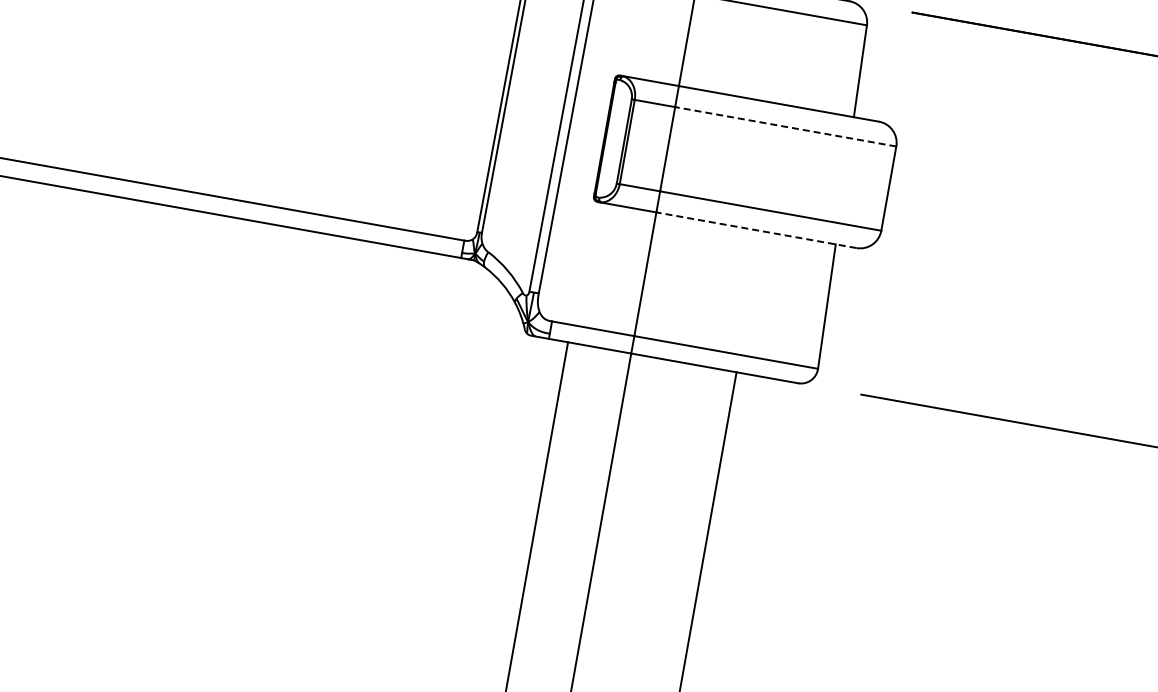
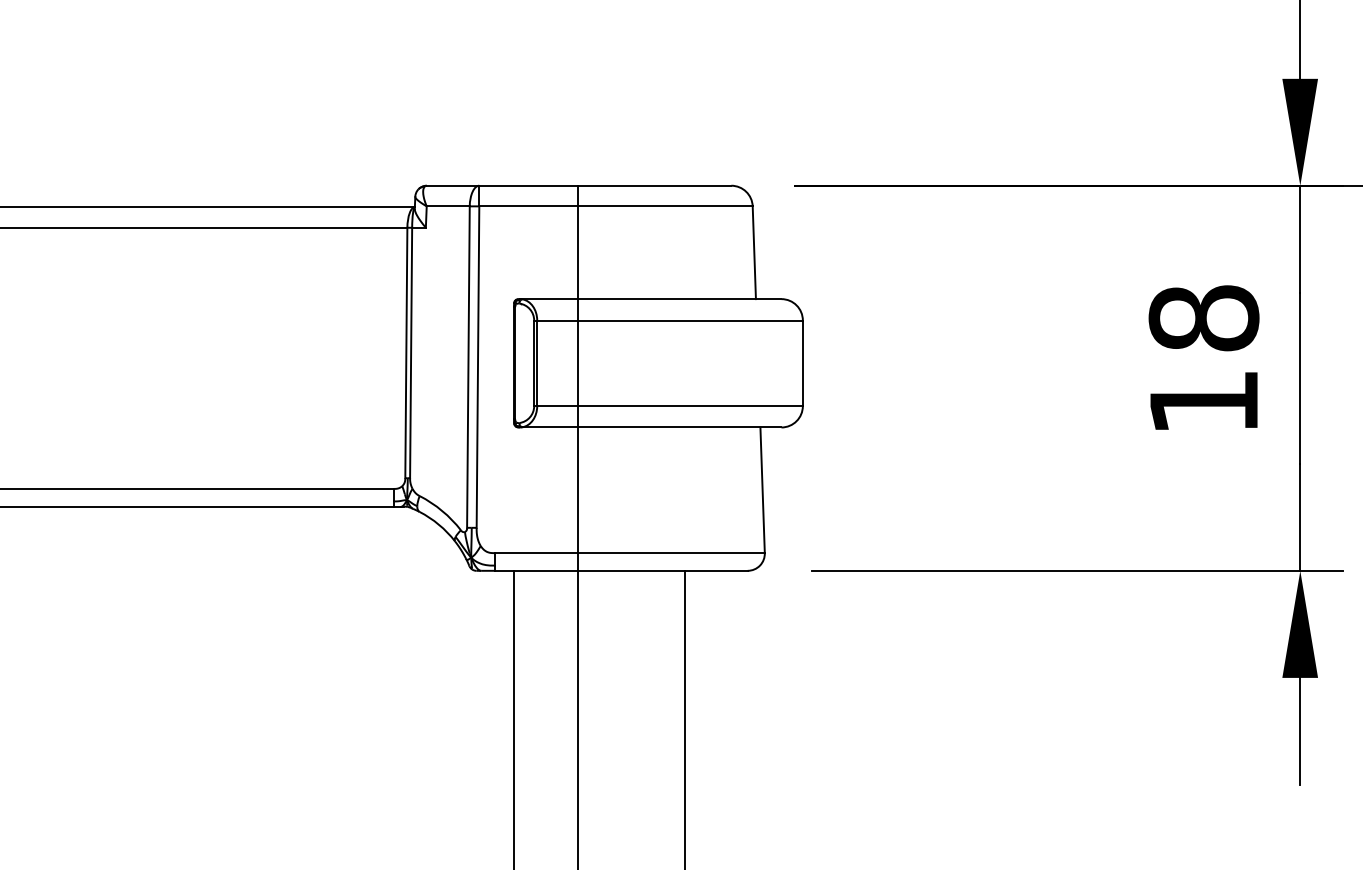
line: (785, 126) -> (690, 320), dashed -> solid
line: (756, 230) -> (679, 427), dashed -> solid

